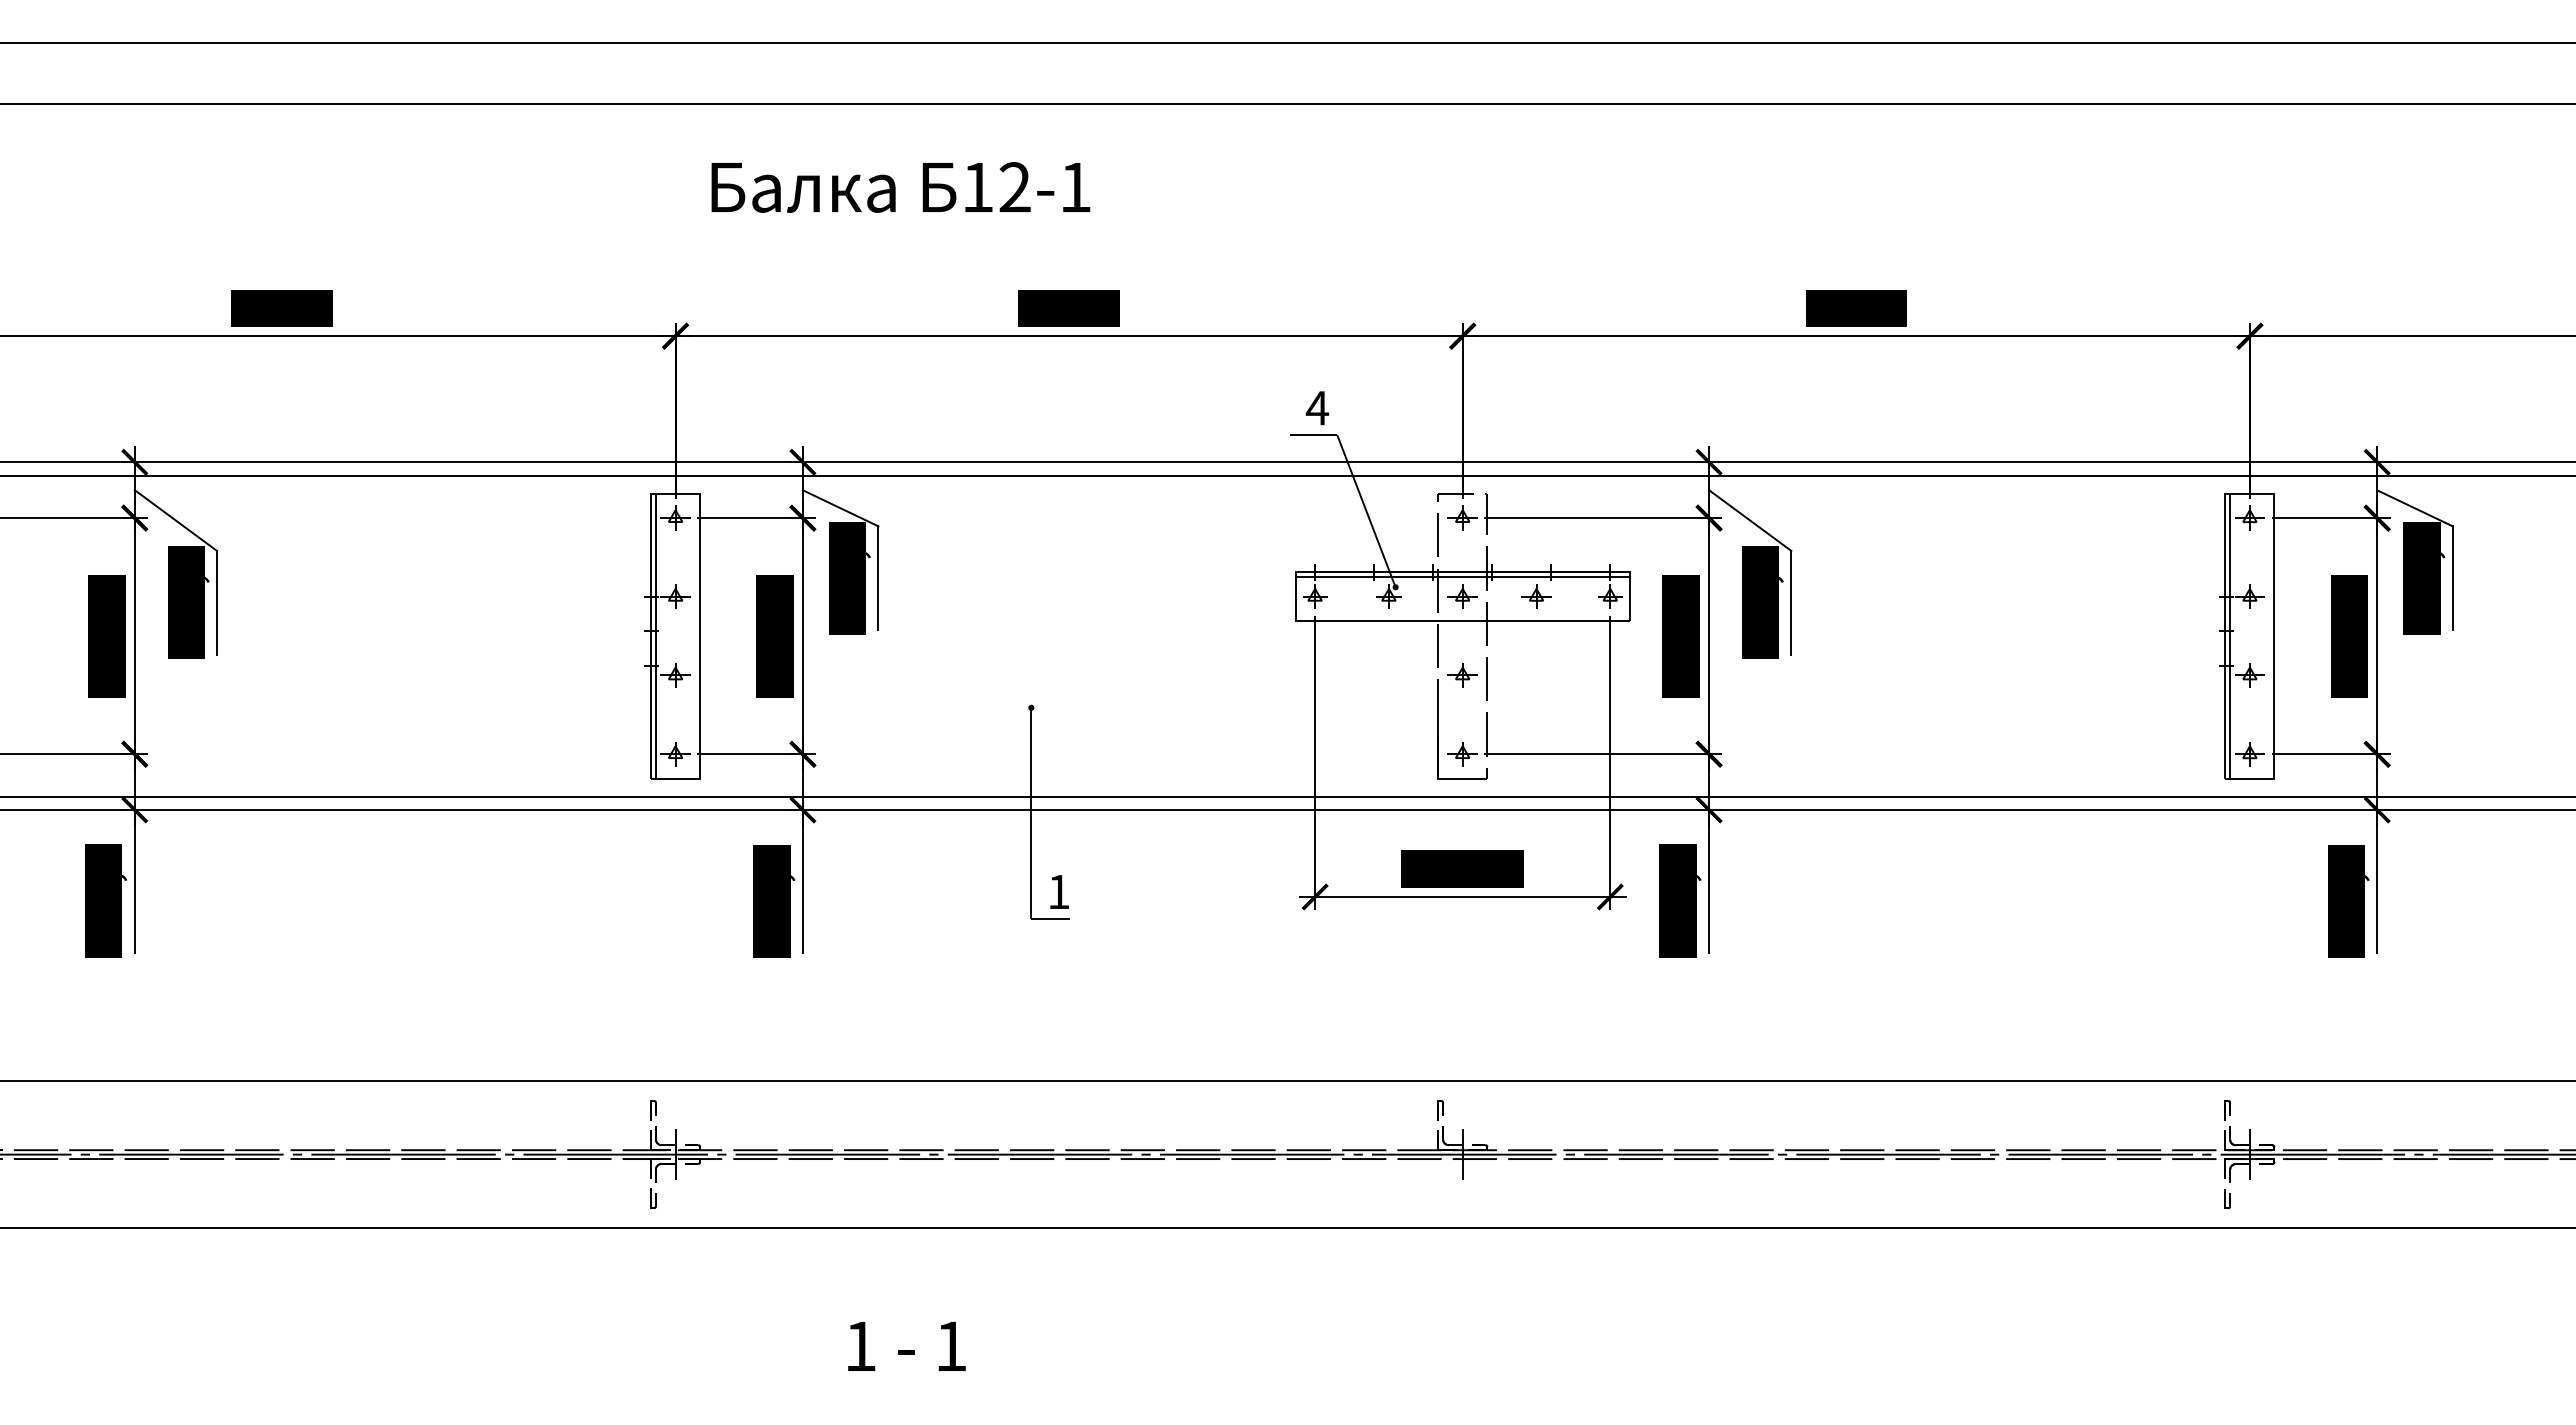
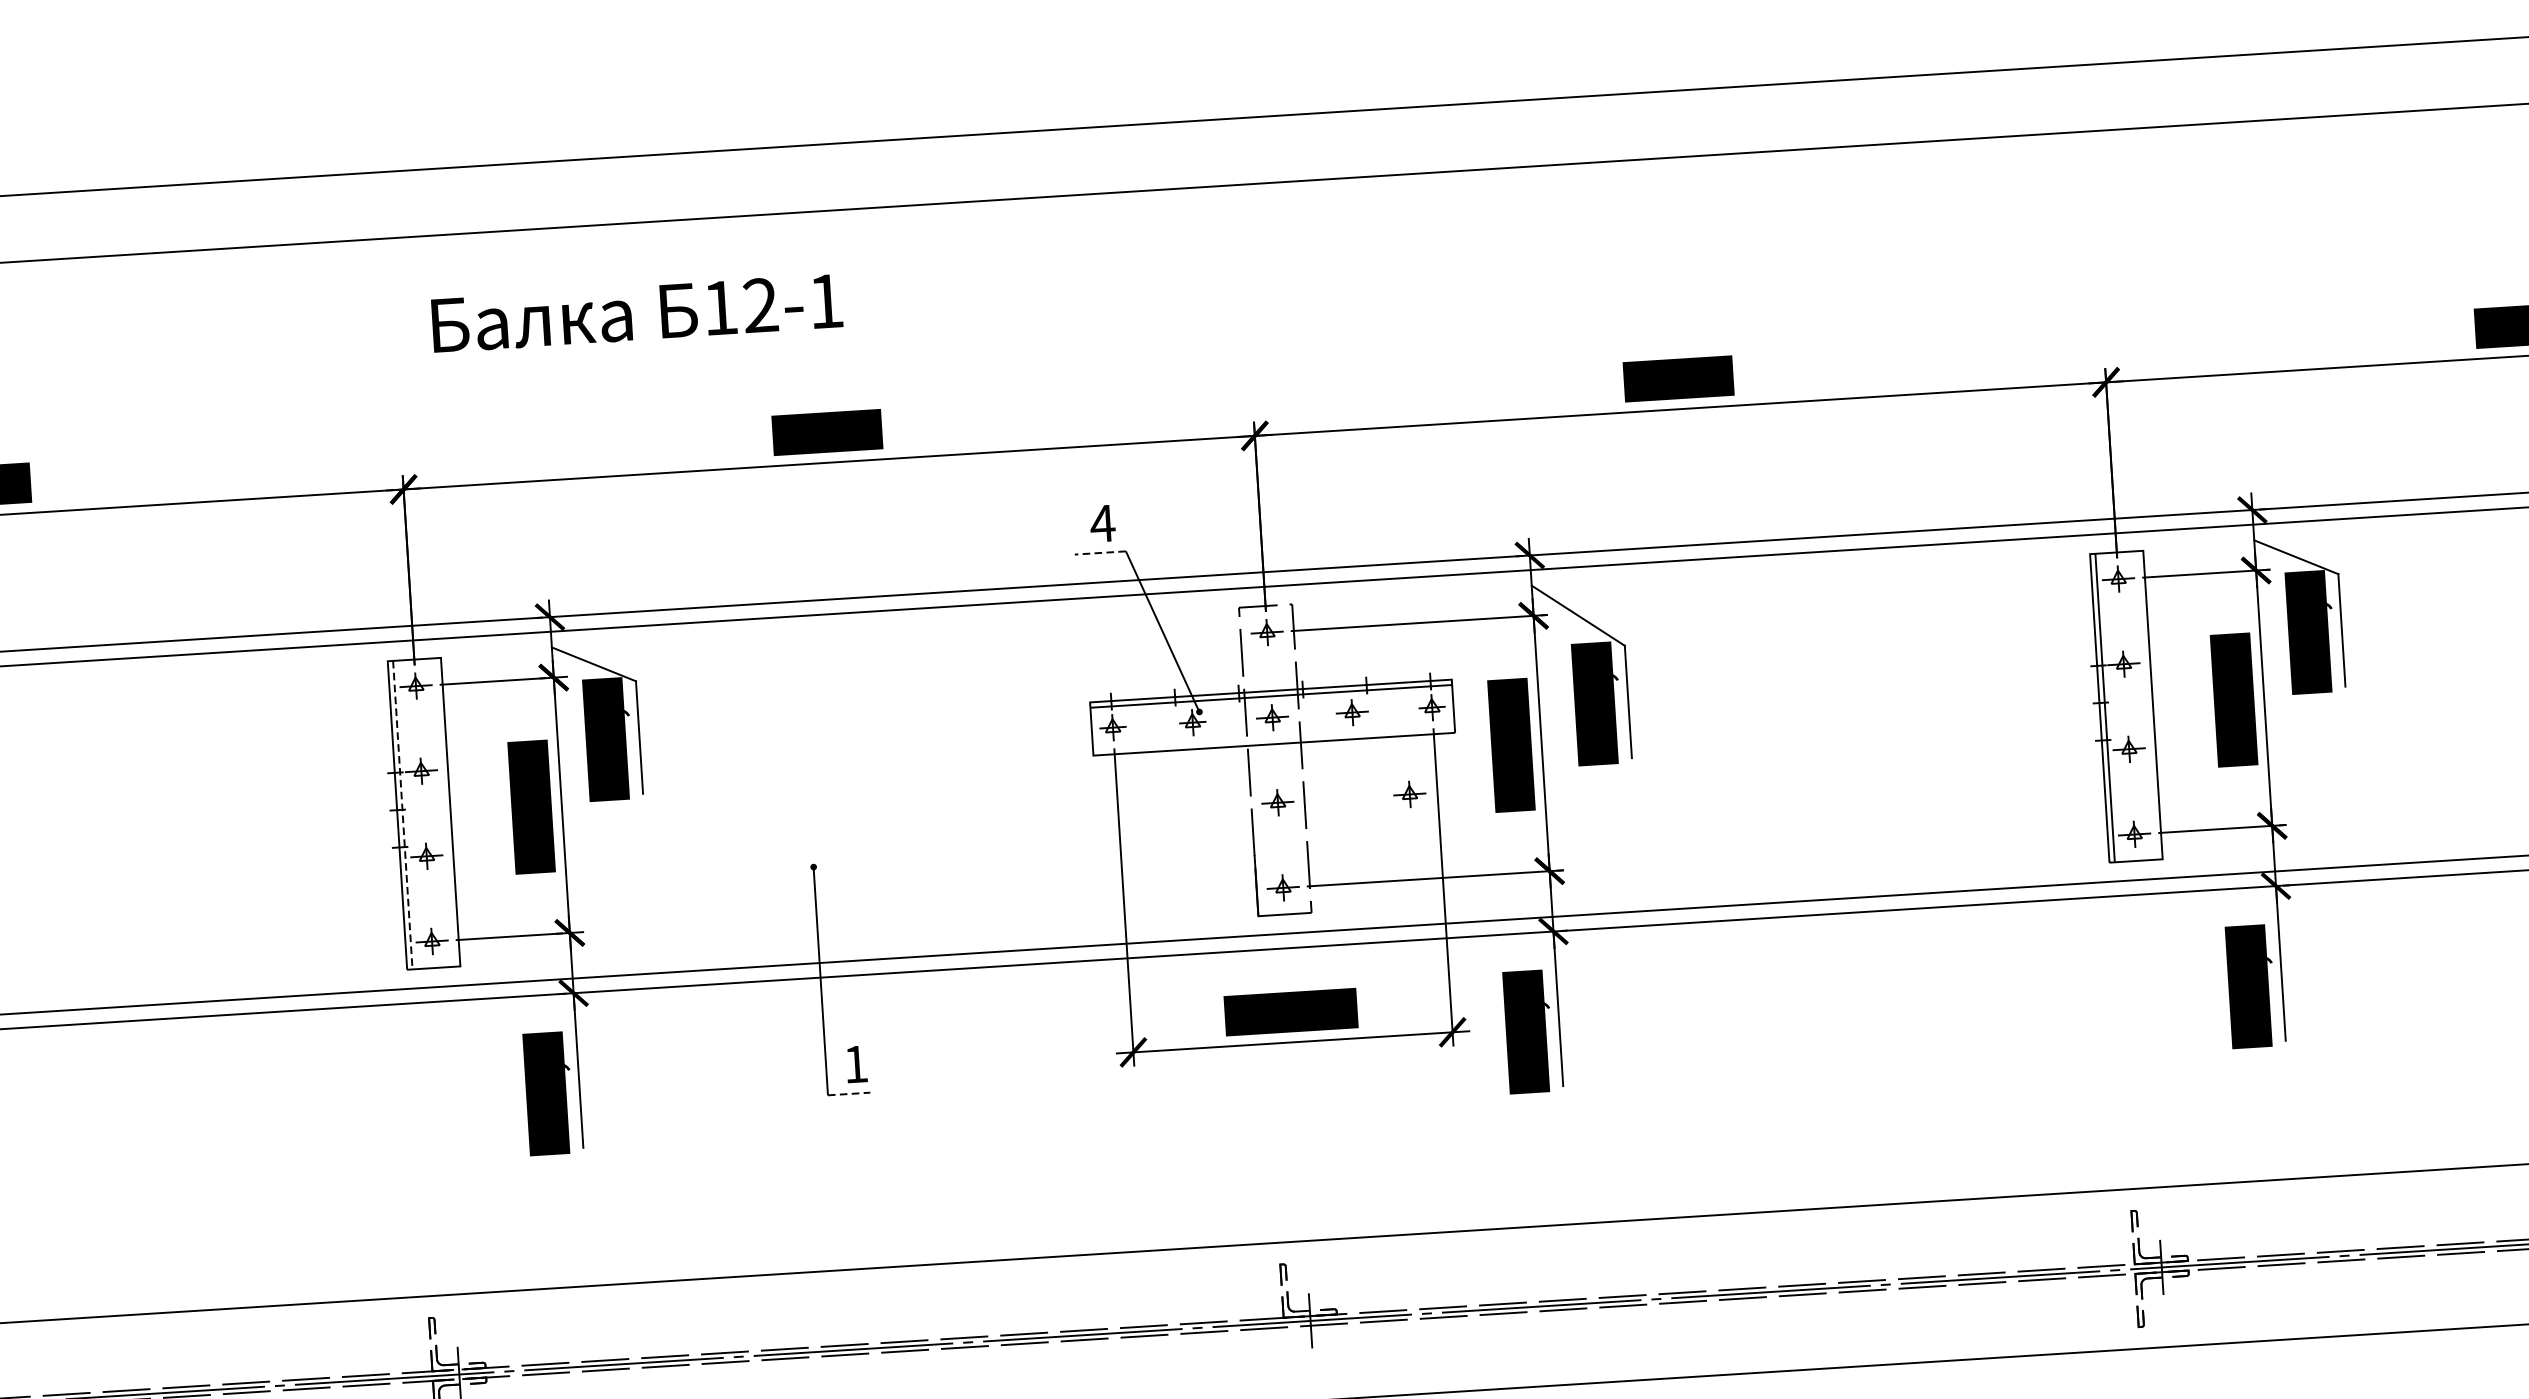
line: (1313, 435) -> (1100, 553), solid -> dashed
line: (655, 636) -> (402, 815), solid -> dashed
part: (1584, 675) -> (1409, 794), added
line: (1050, 918) -> (848, 1093), solid -> dashed

